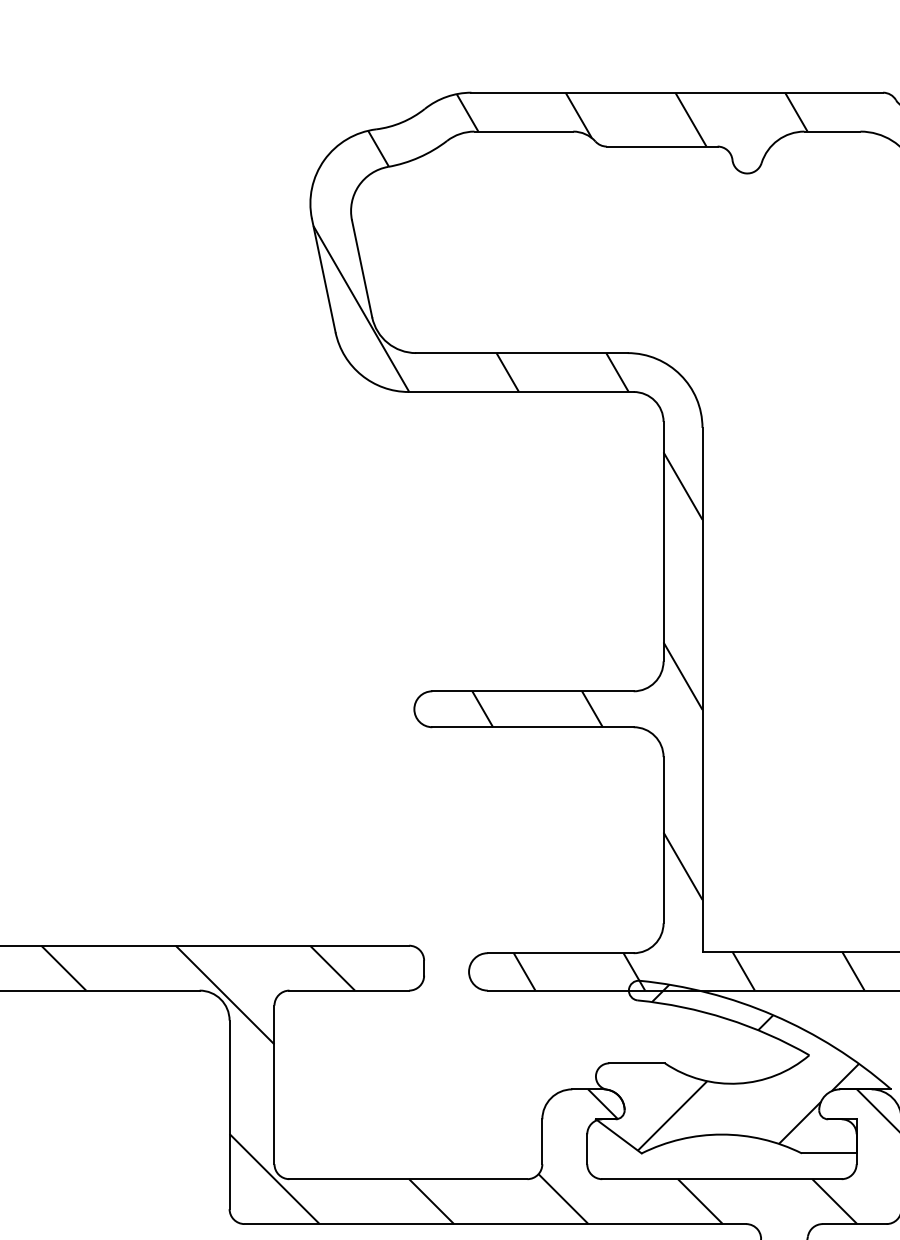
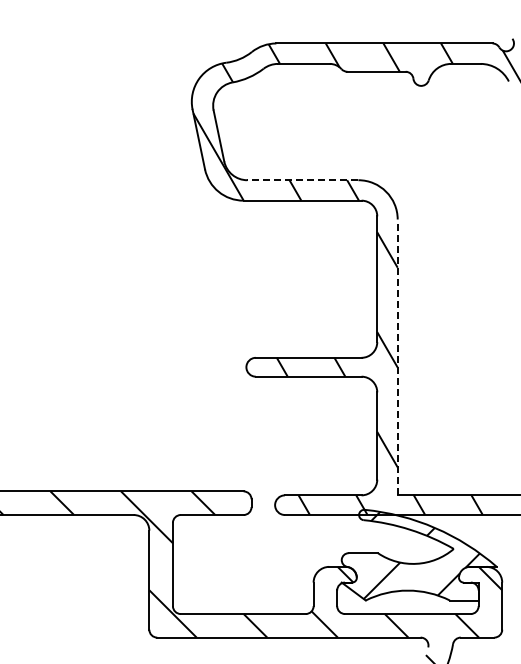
line: (521, 353) -> (302, 180), solid -> dashed
line: (702, 690) -> (397, 357), solid -> dashed

